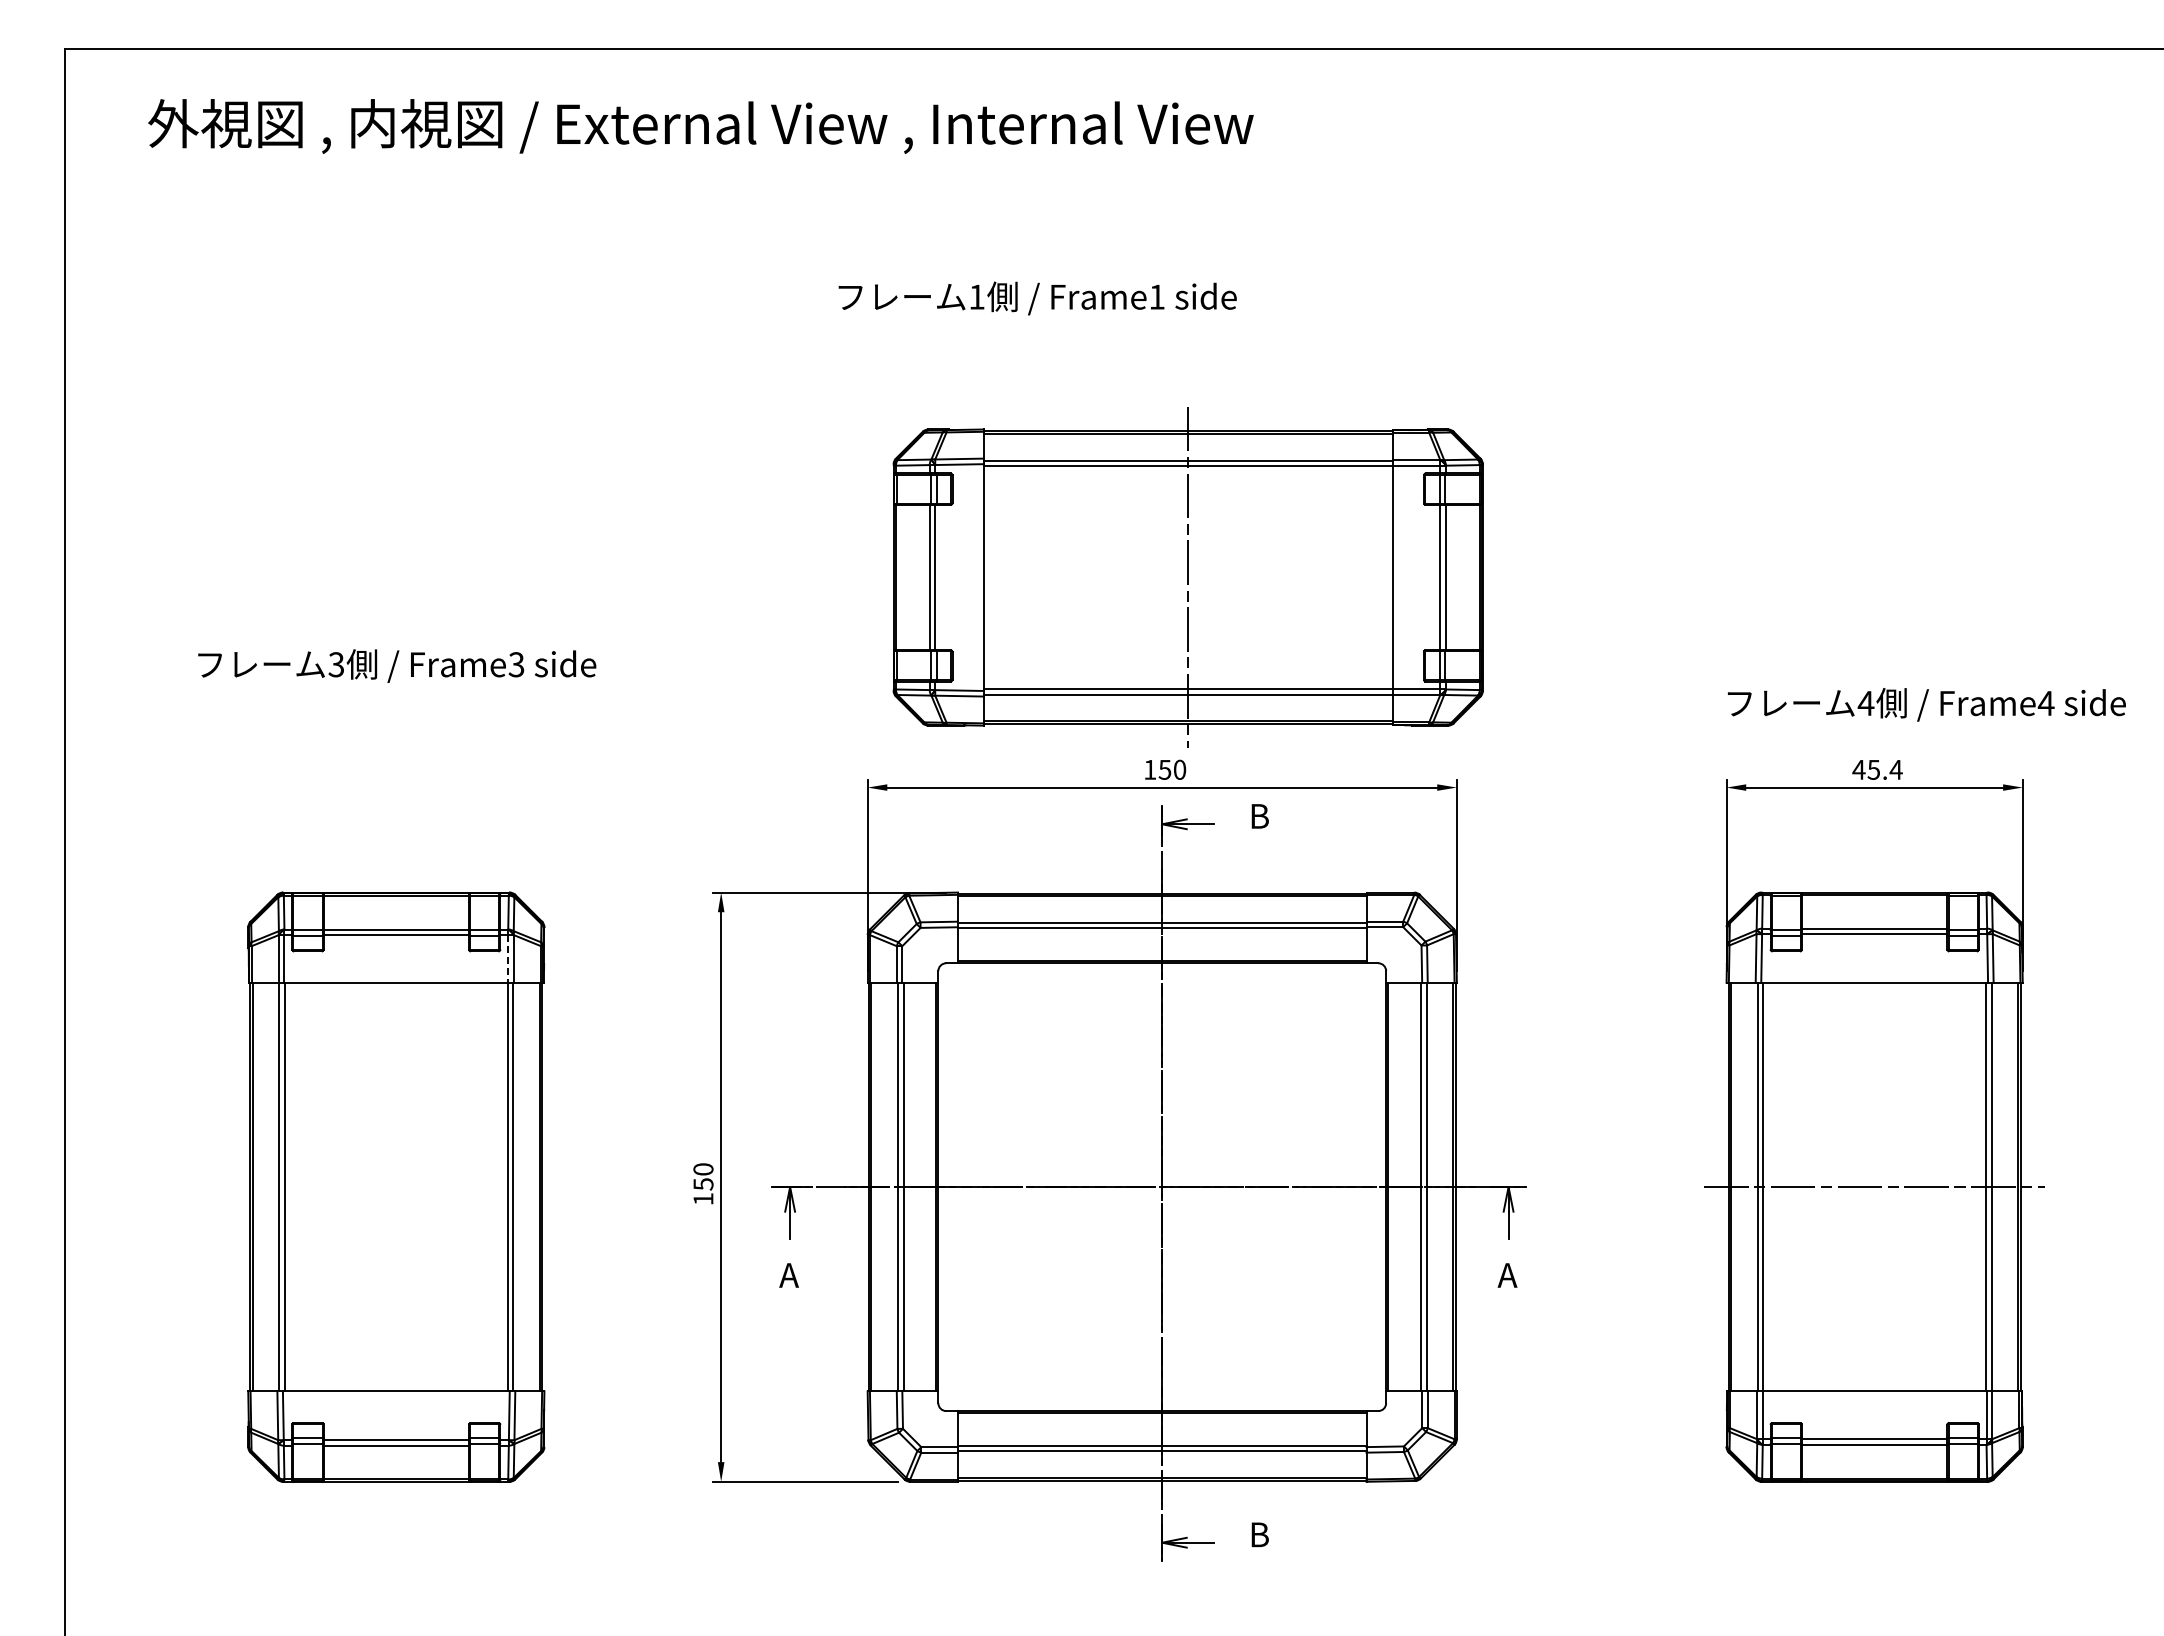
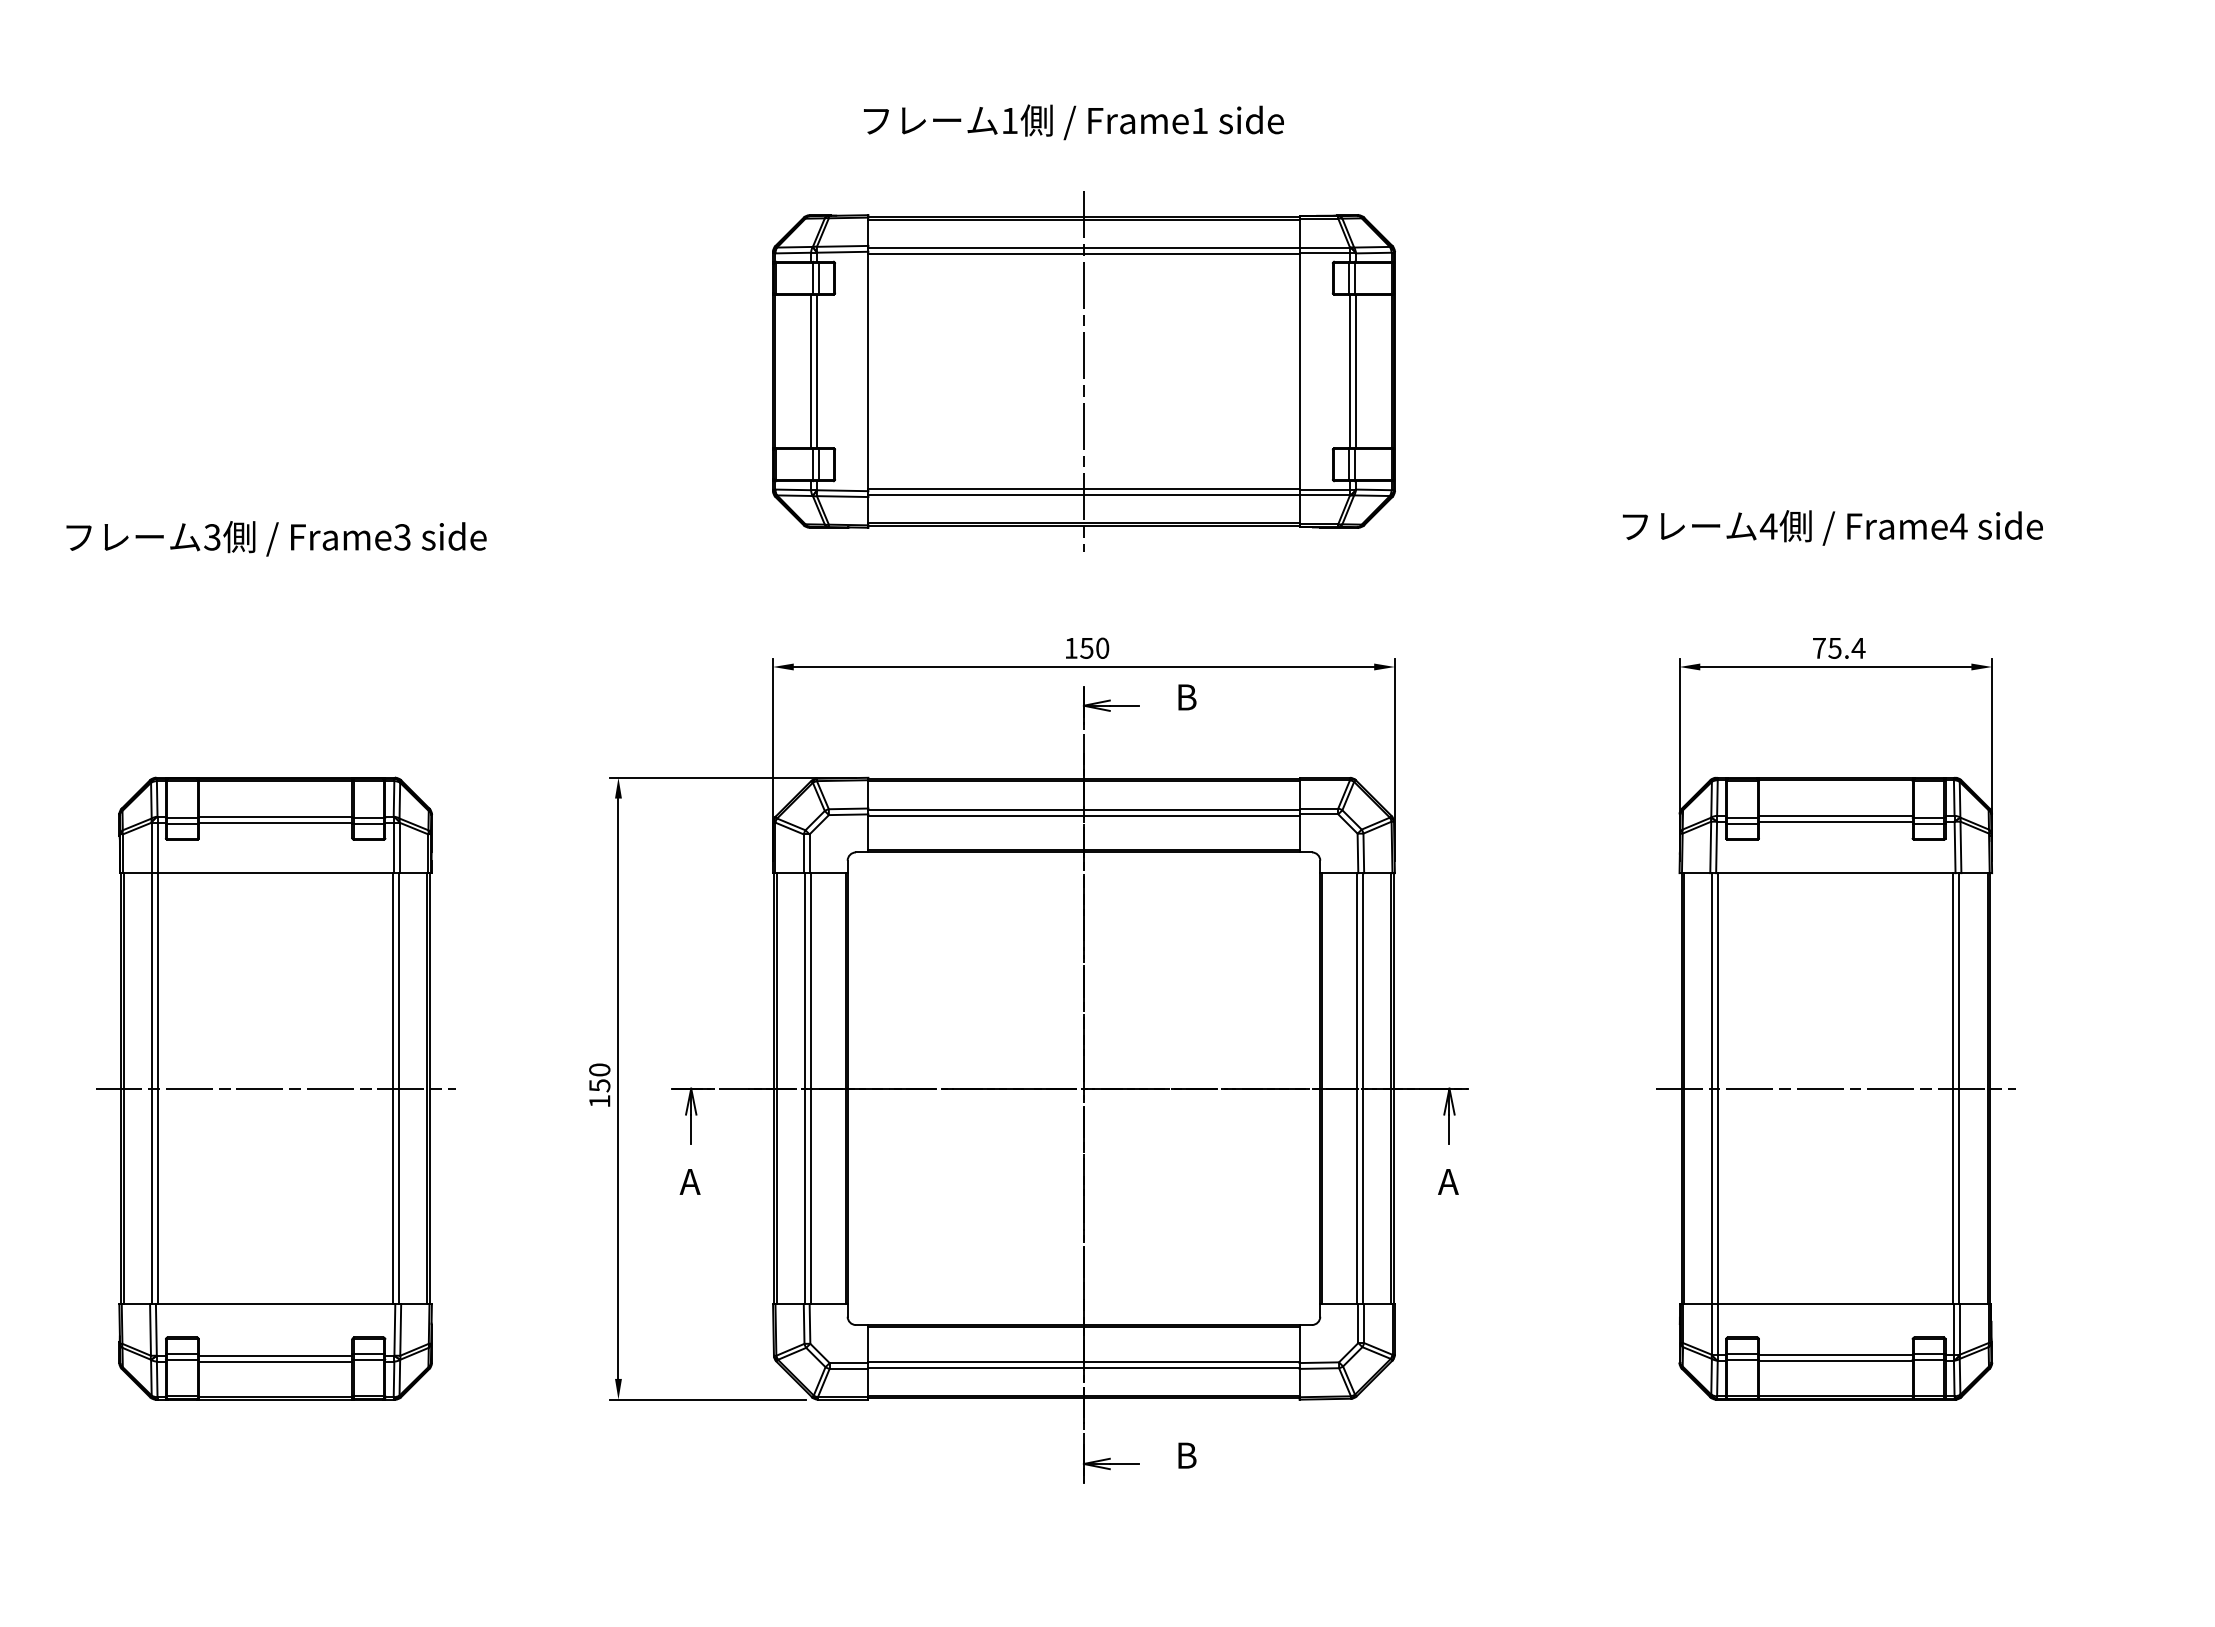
text: (1037, 298) -> (1073, 122), moved
part: (1187, 577) -> (1083, 371), moved
text: (1926, 704) -> (1832, 527), moved
text: (1858, 769) -> (1818, 647), 45.4 -> 75.4
line: (508, 959) -> (393, 848), dashed -> solid
line: (396, 1187) -> (275, 1089), added

